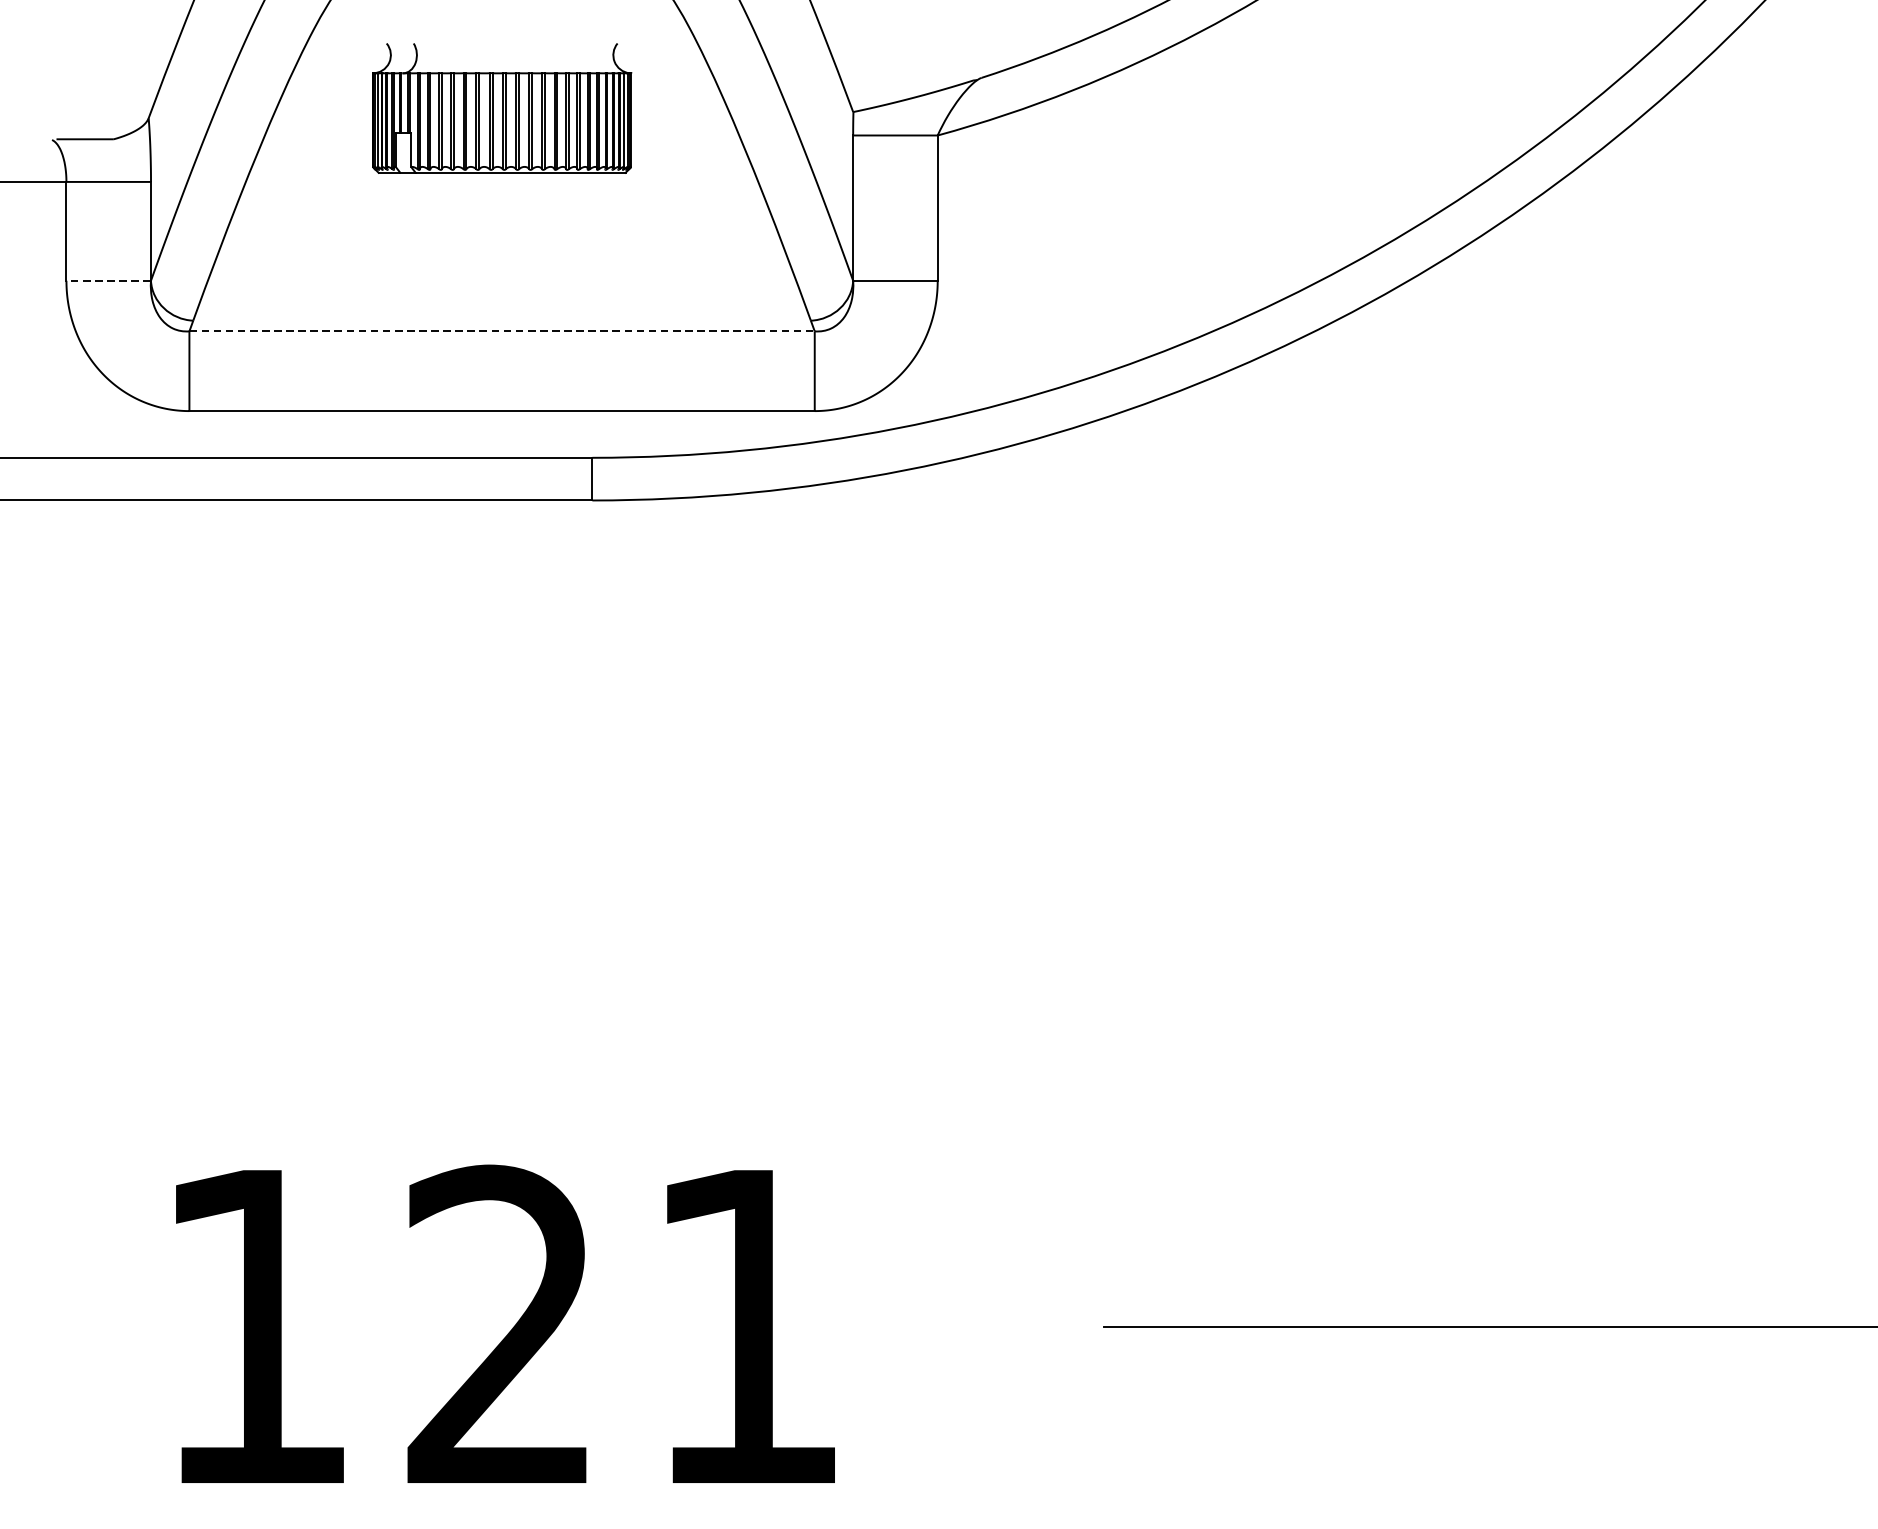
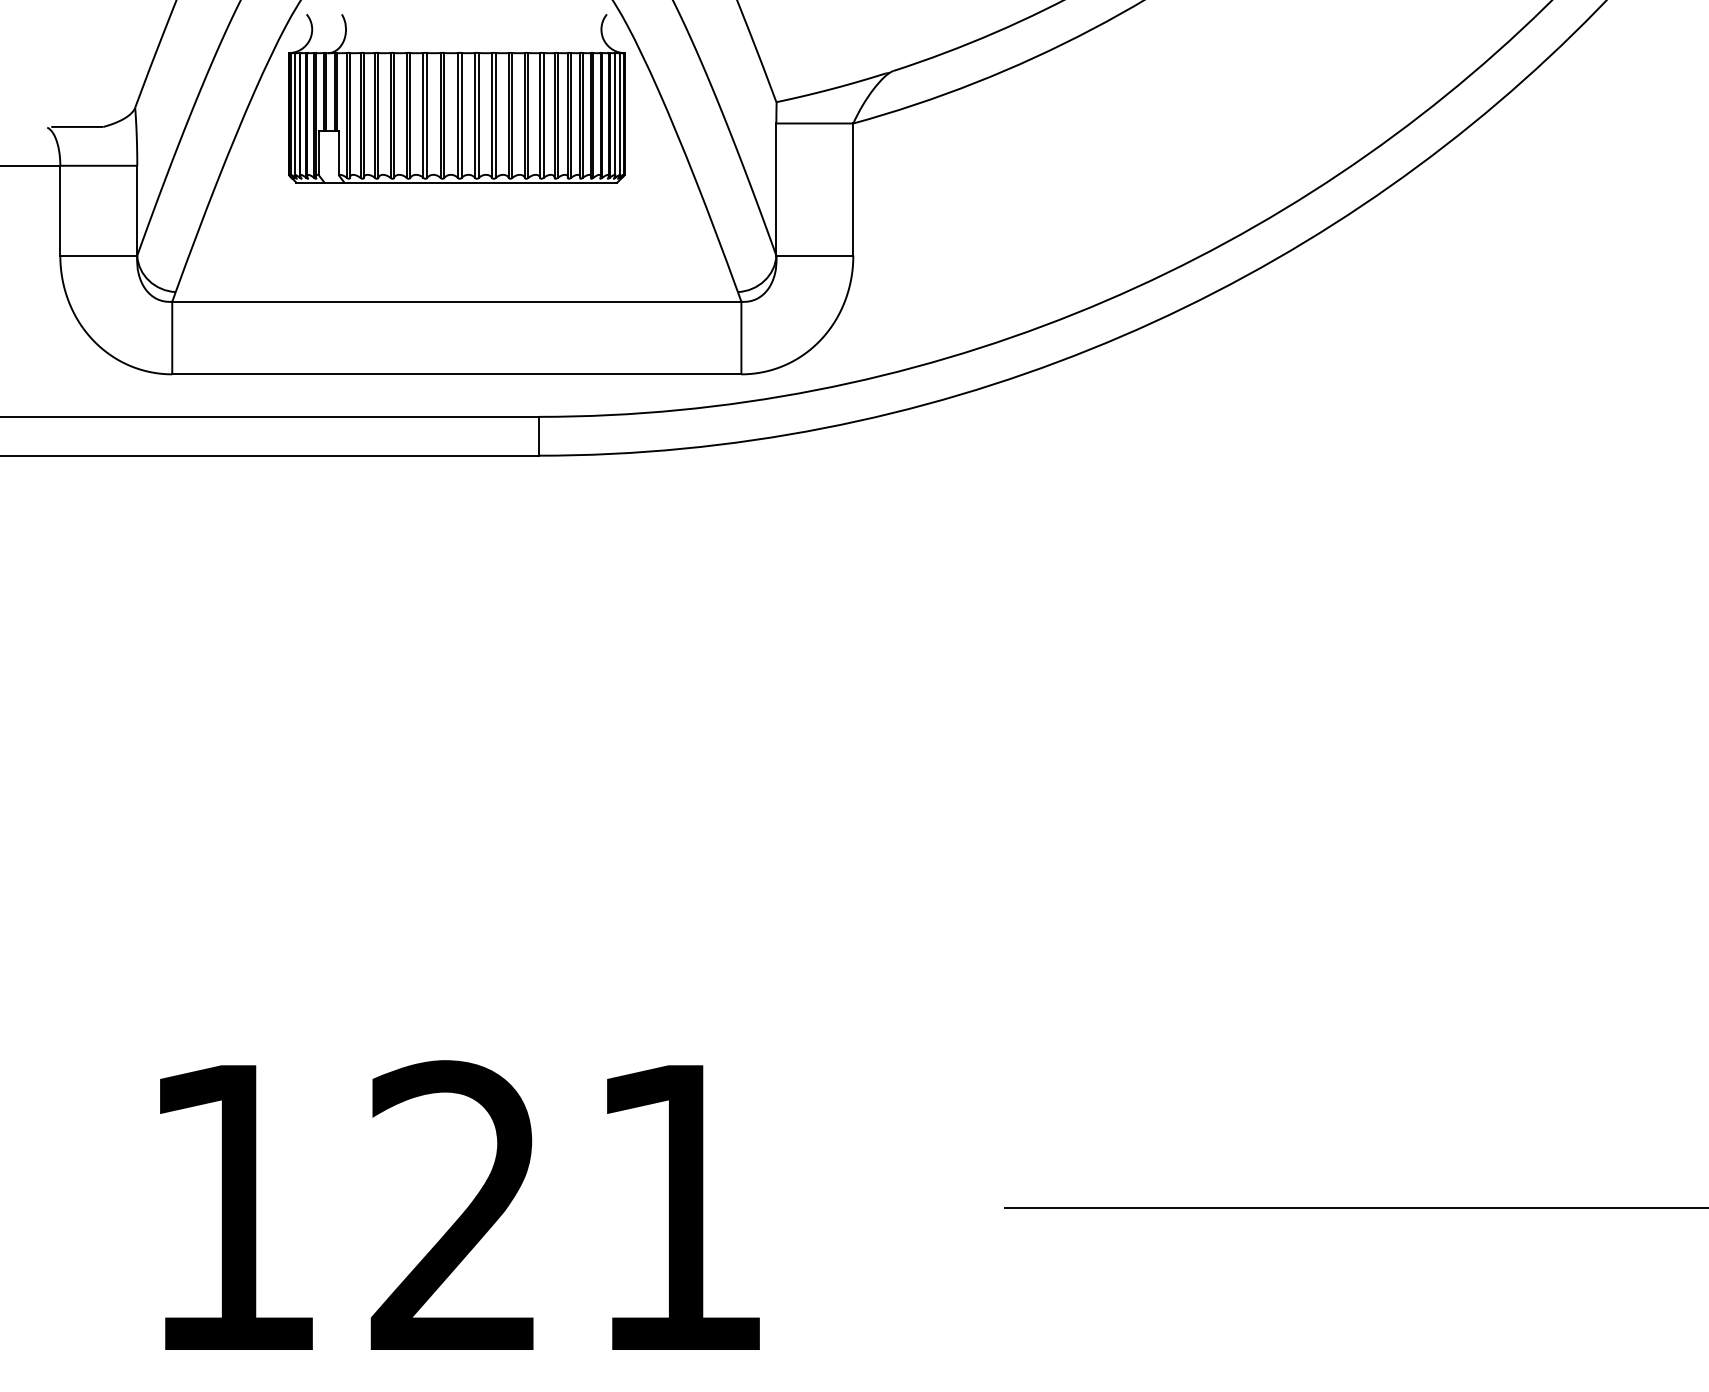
part: (501, 108) -> (456, 98), size x1.43
line: (108, 280) -> (98, 255), dashed -> solid
line: (501, 331) -> (456, 301), dashed -> solid

